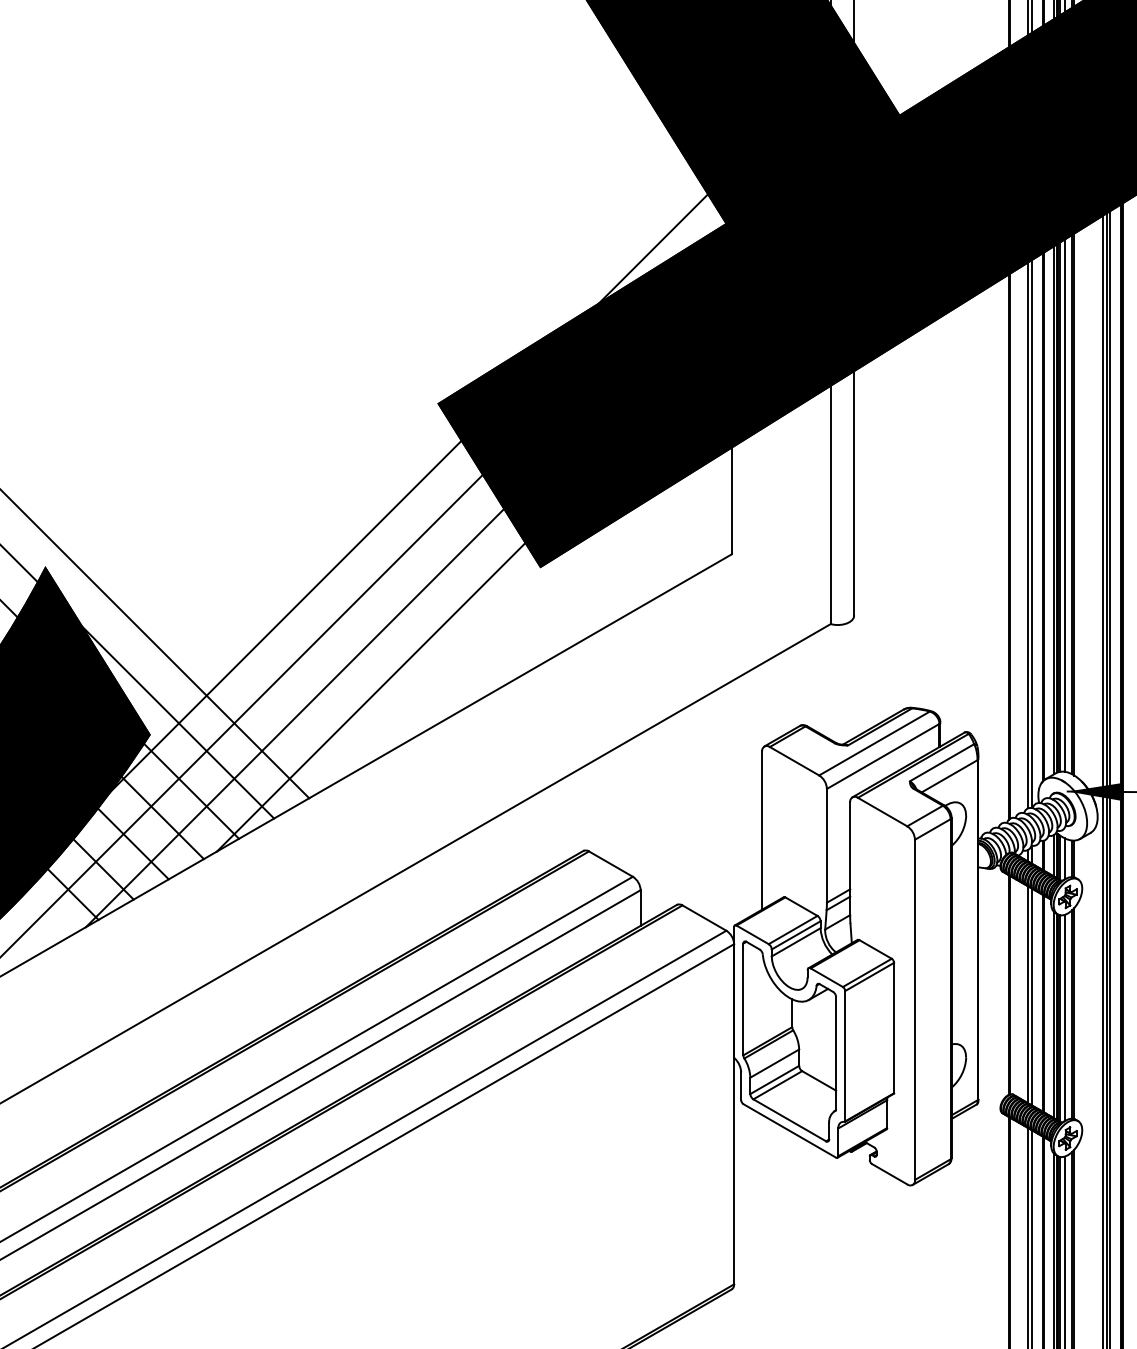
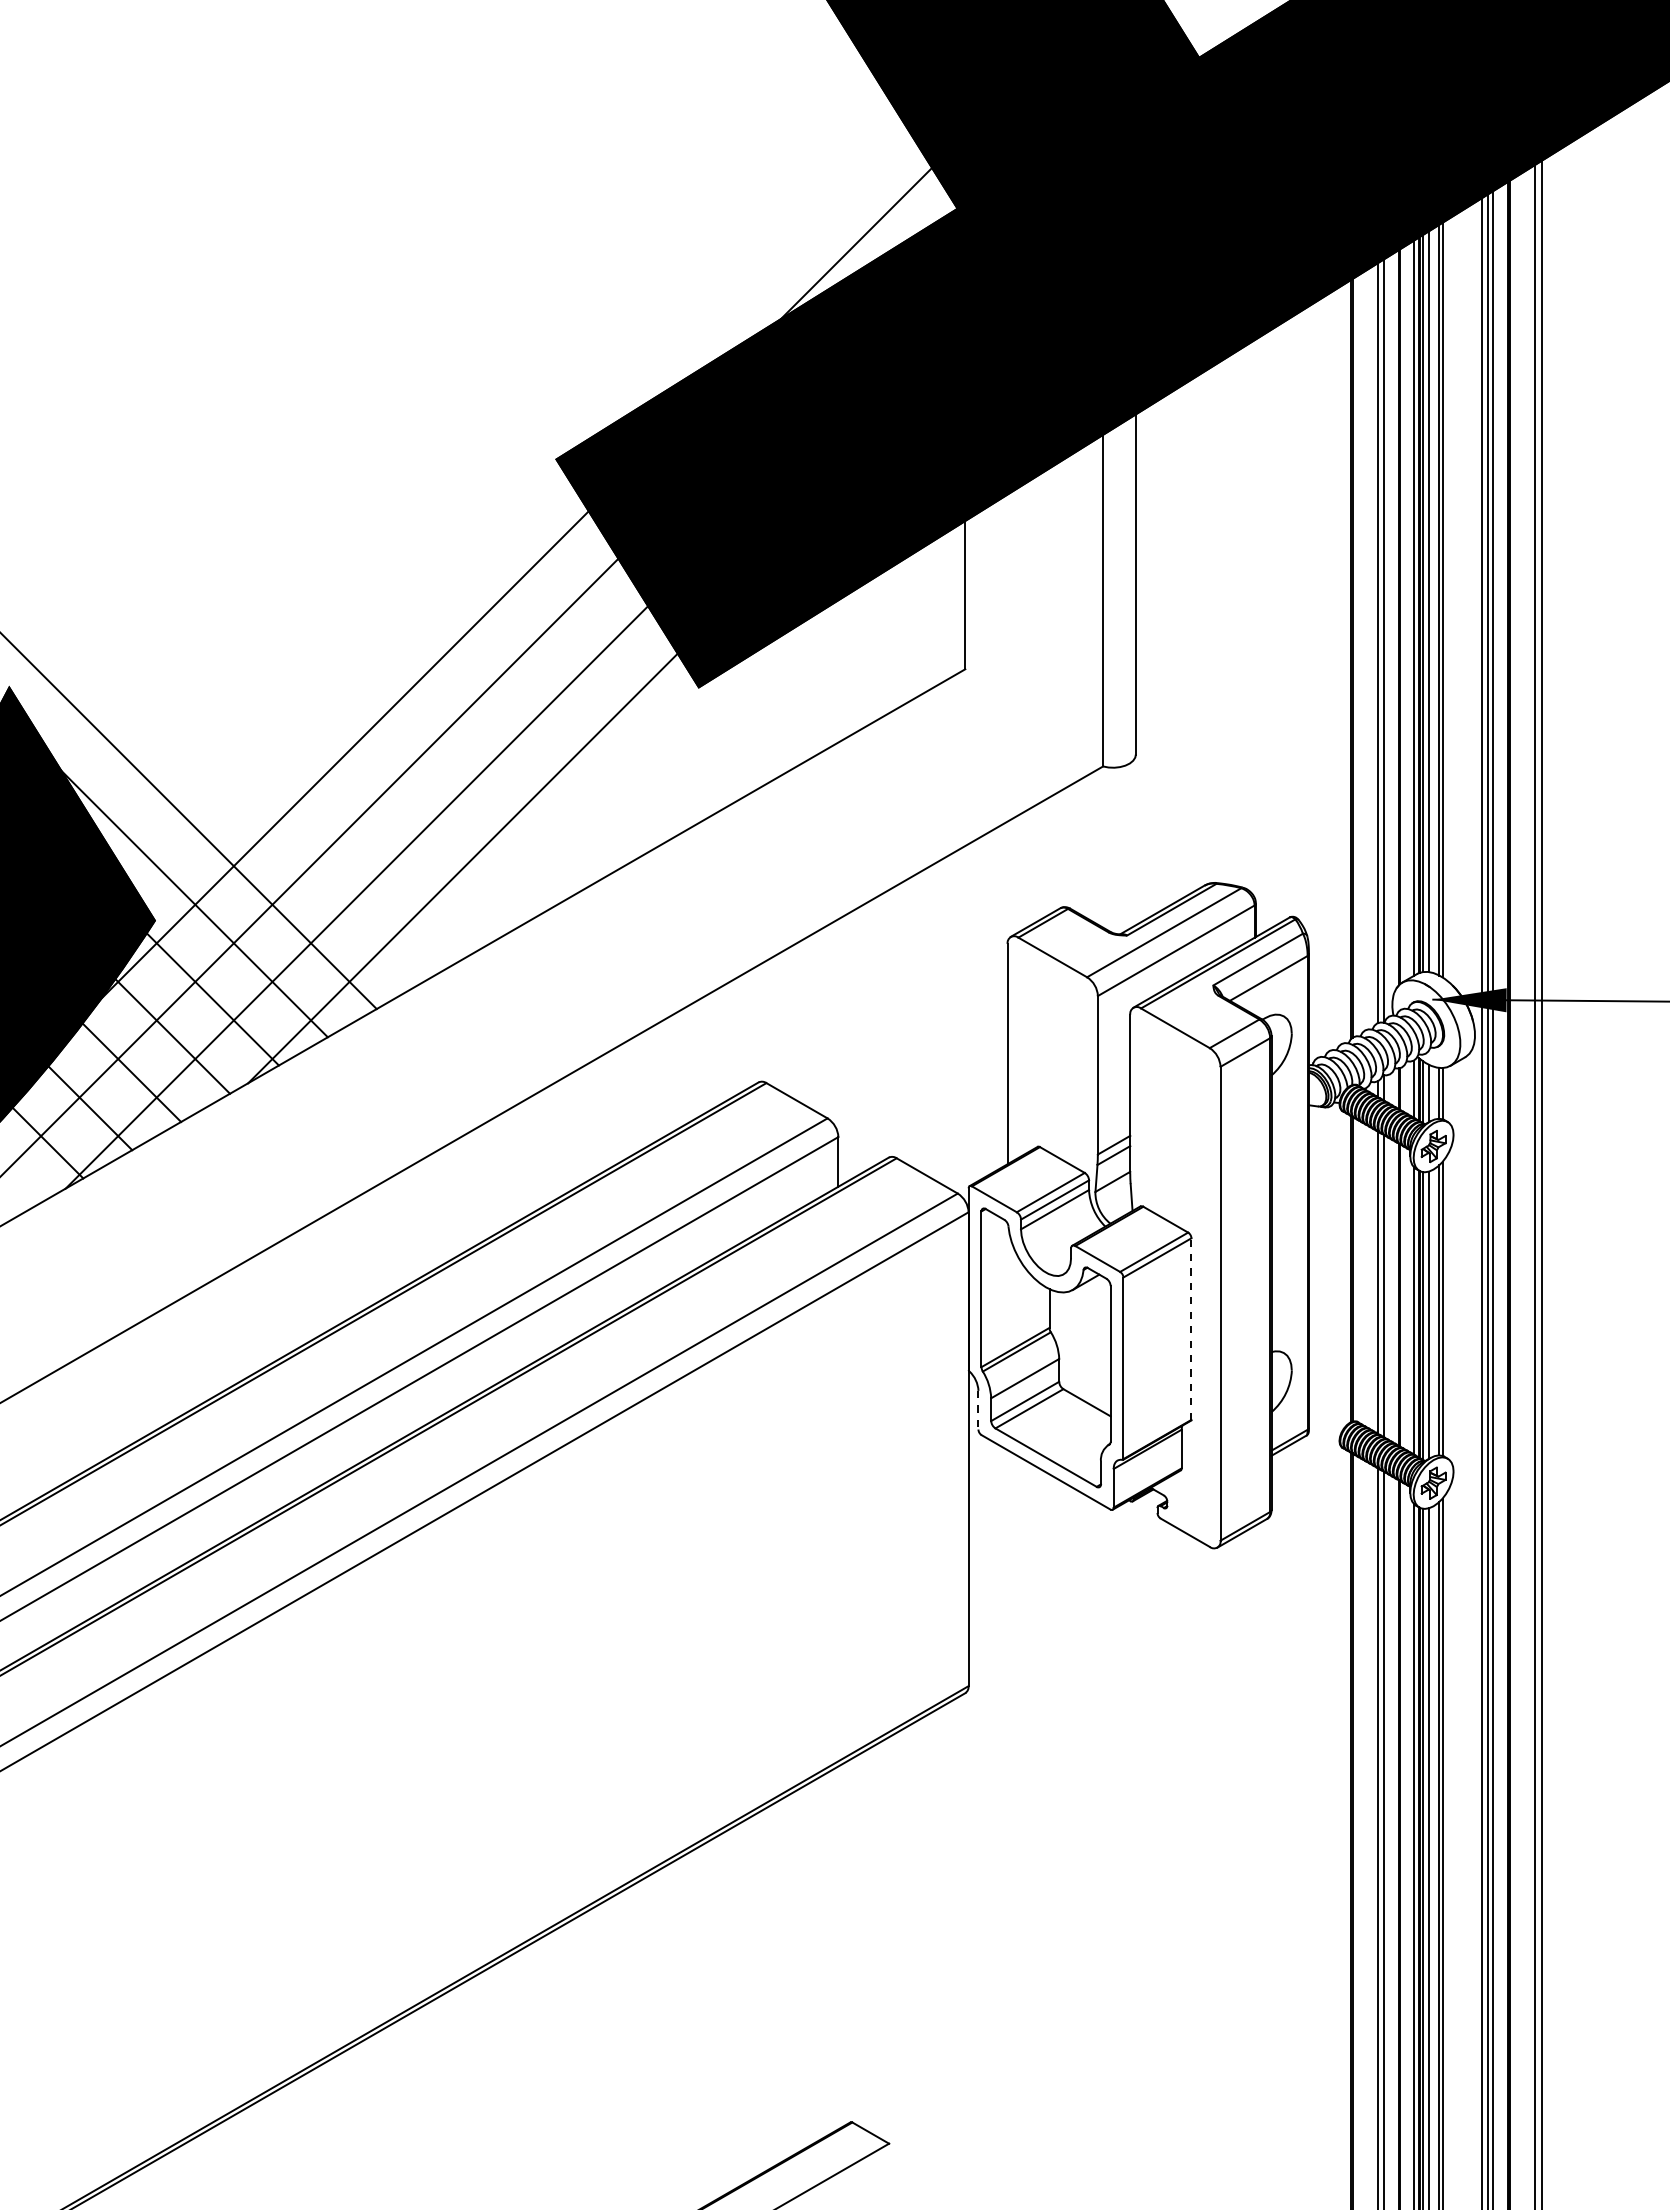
line: (894, 1028) -> (1191, 1329), solid -> dashed
line: (741, 1086) -> (978, 1410), solid -> dashed

